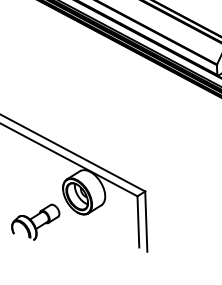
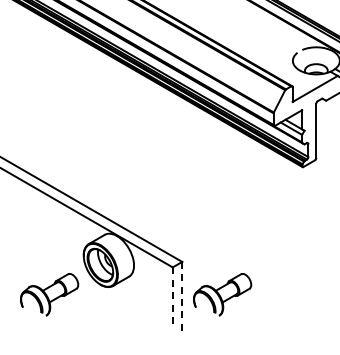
part: (179, 217) -> (222, 294), added
line: (146, 221) -> (182, 298), solid -> dashed
line: (138, 222) -> (172, 298), solid -> dashed

